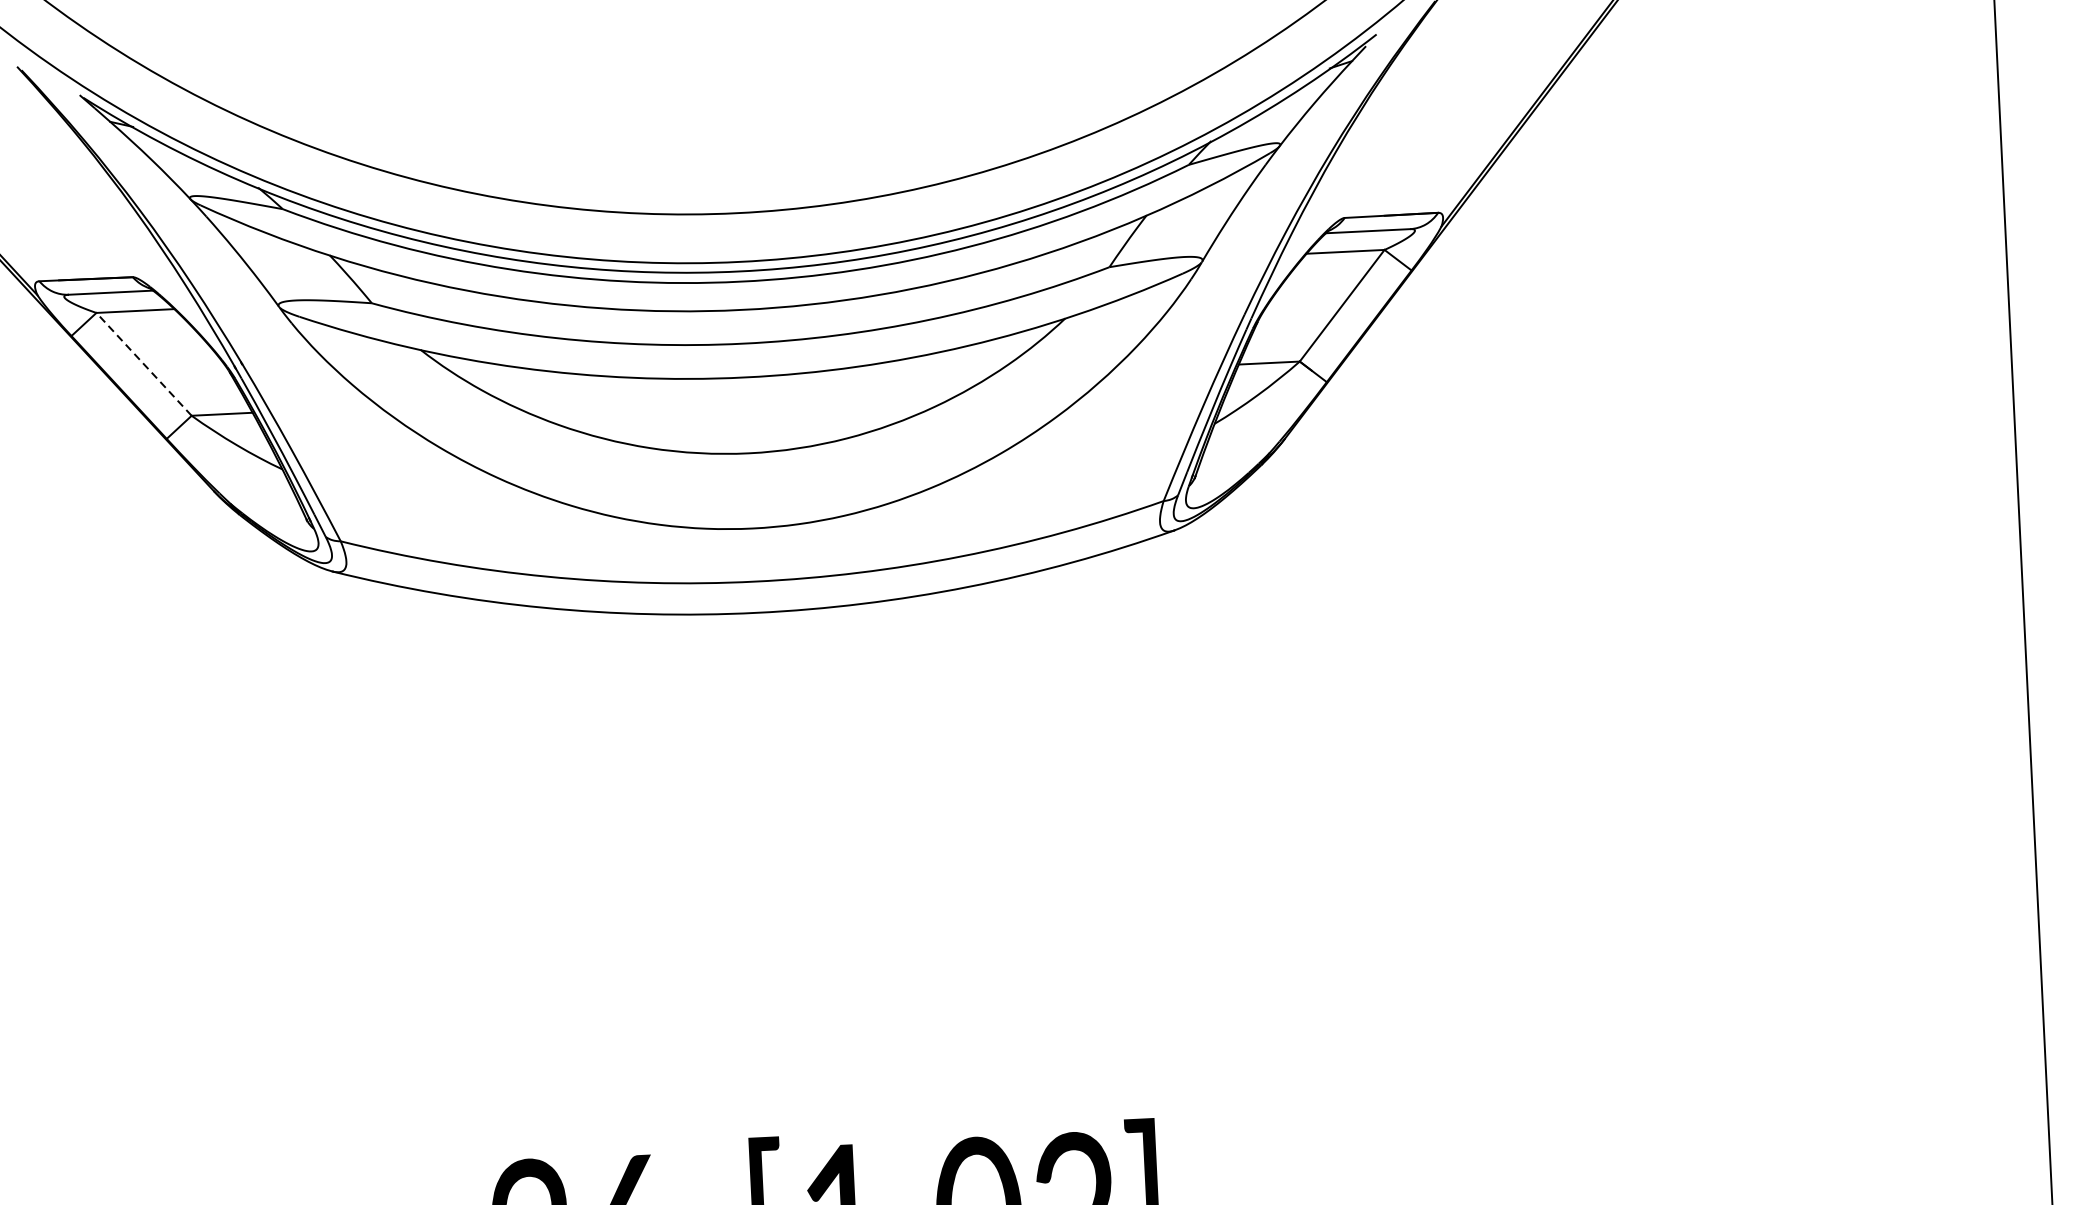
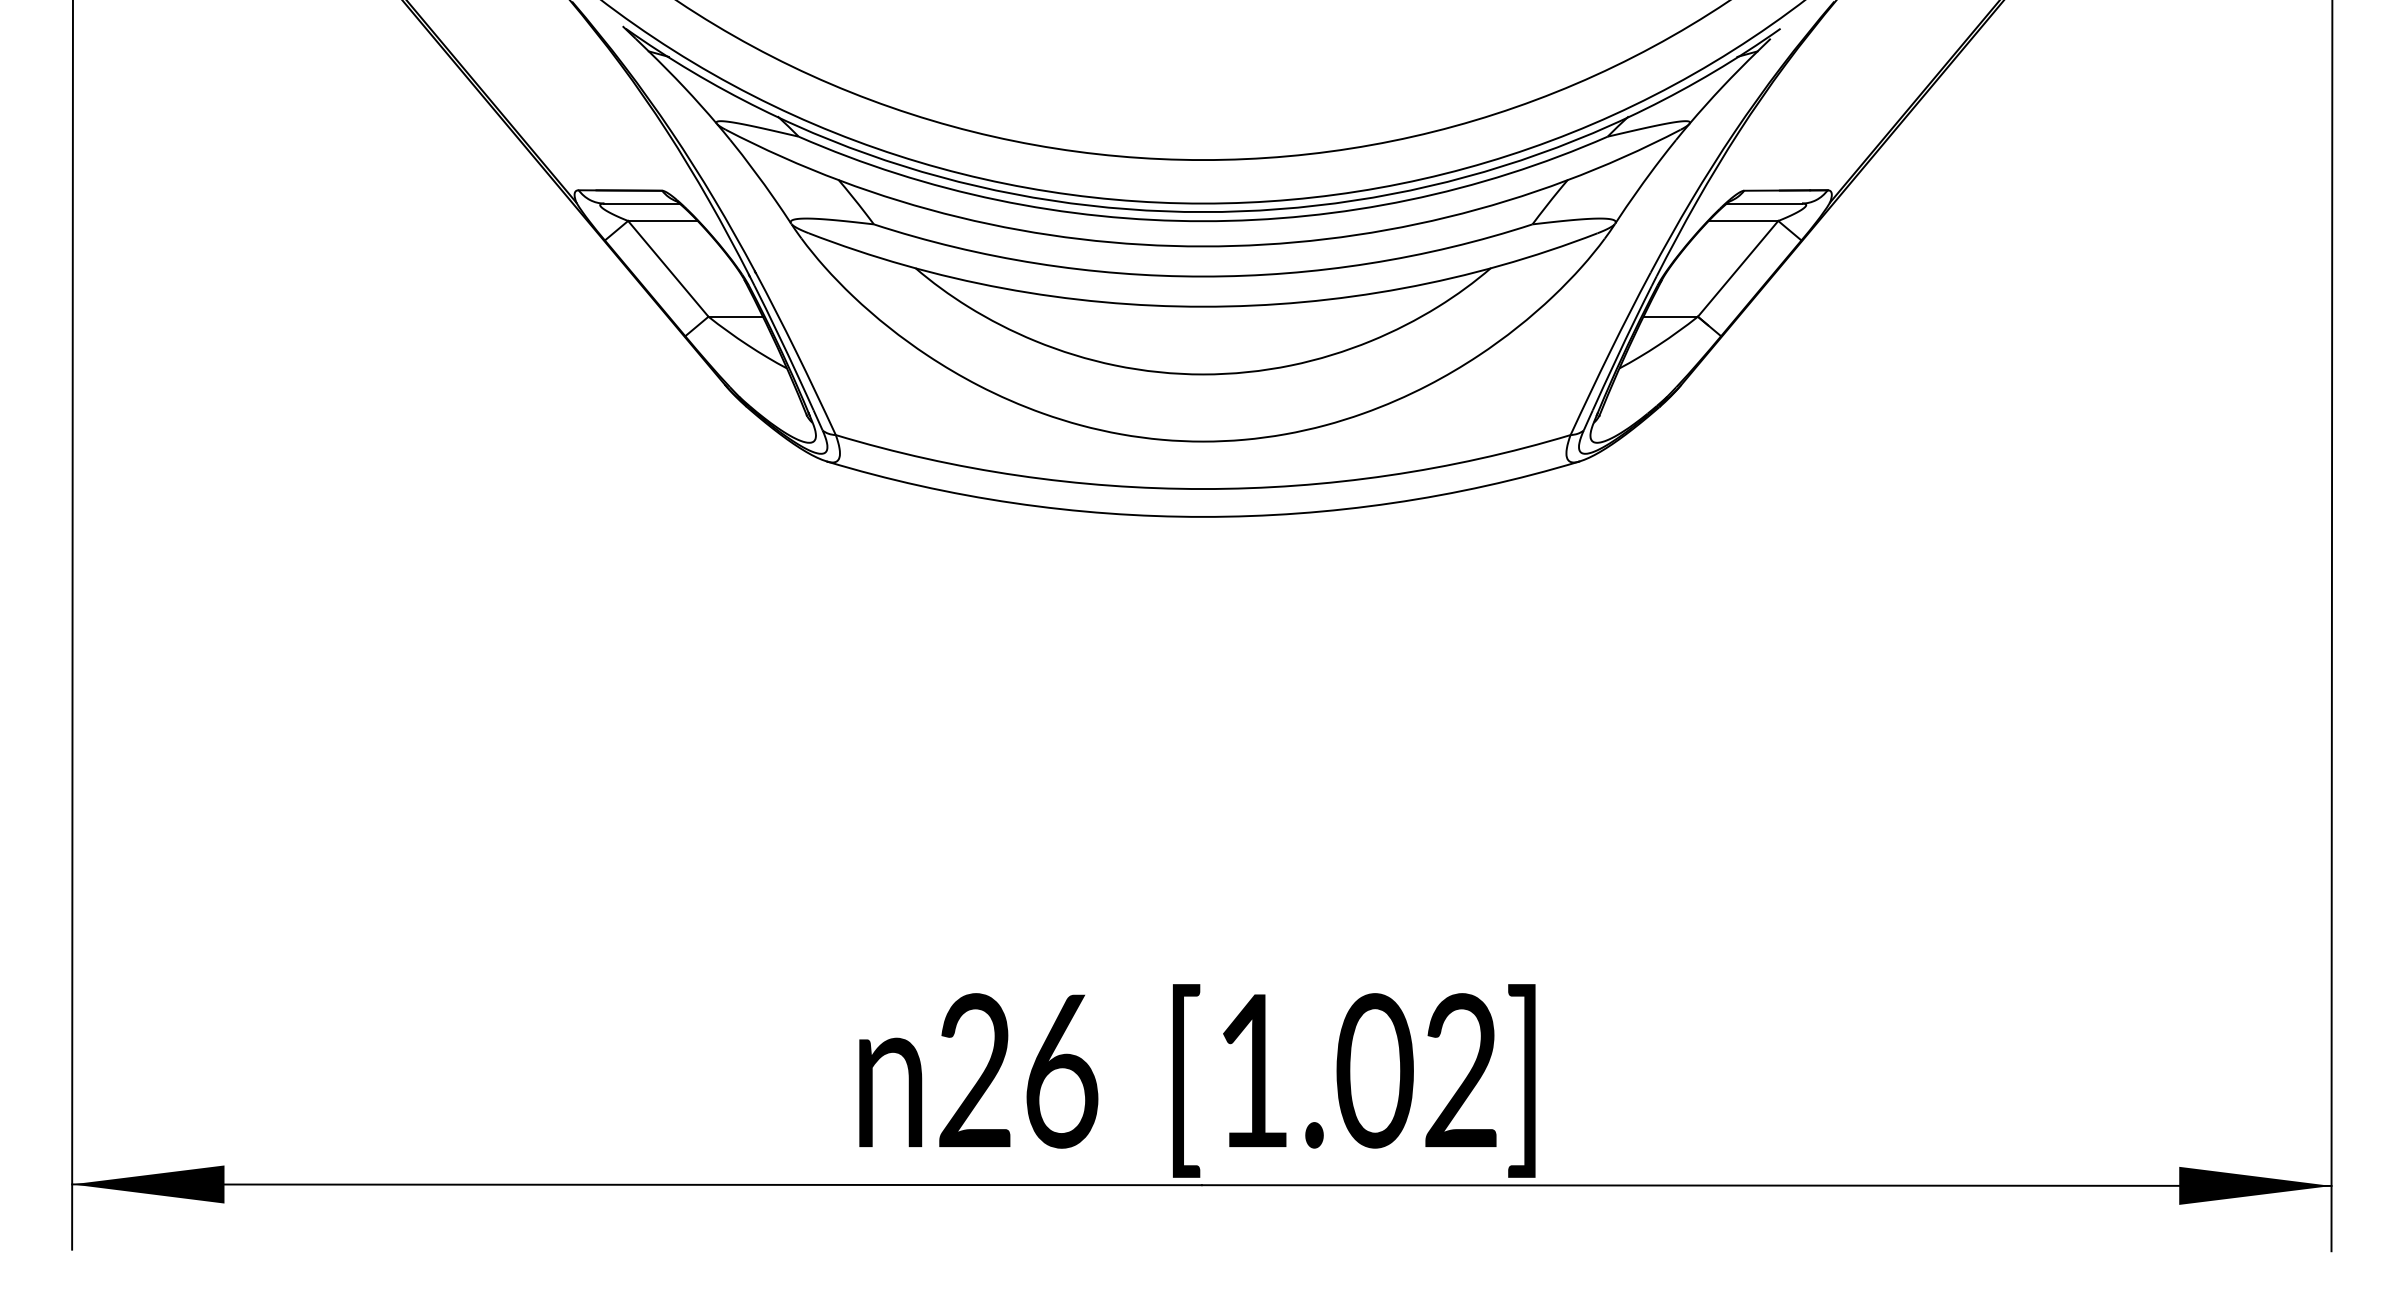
line: (144, 363) -> (668, 268), dashed -> solid

